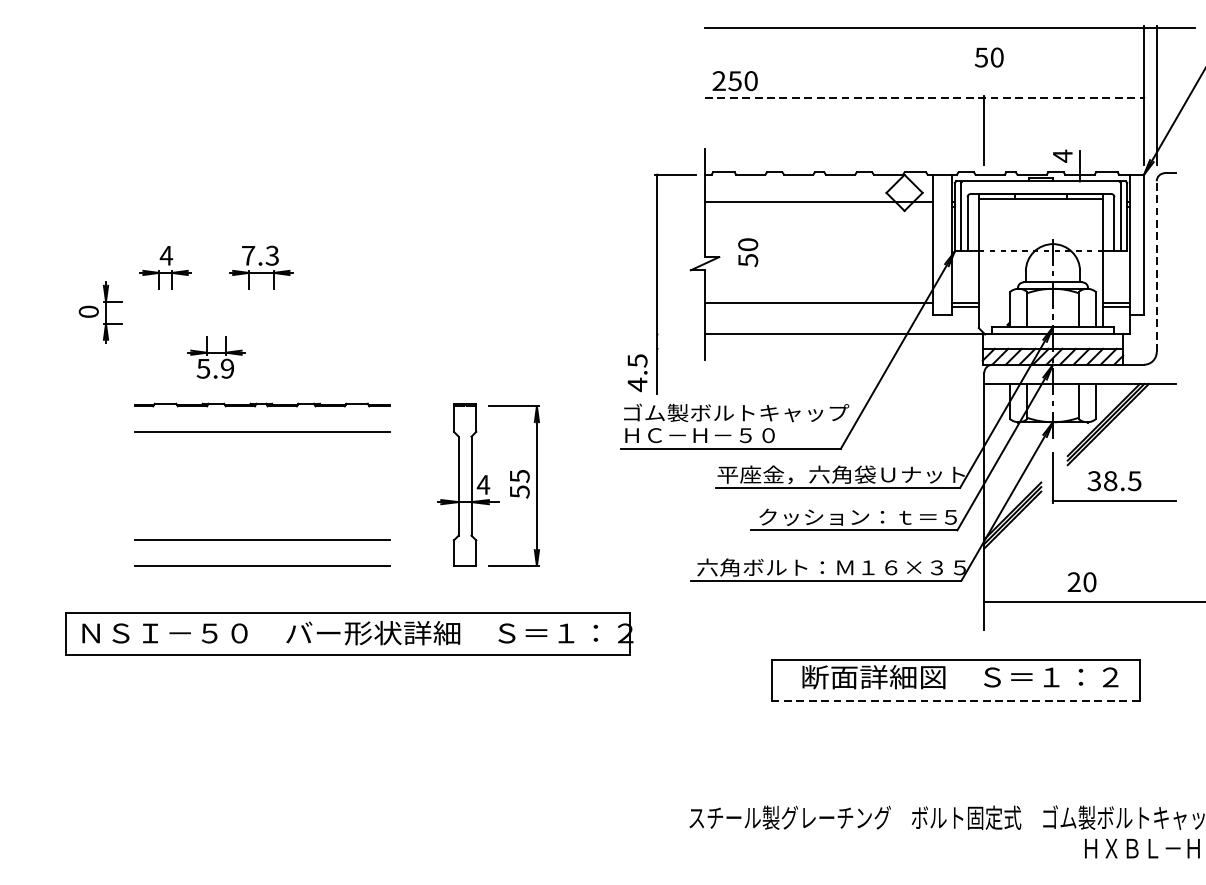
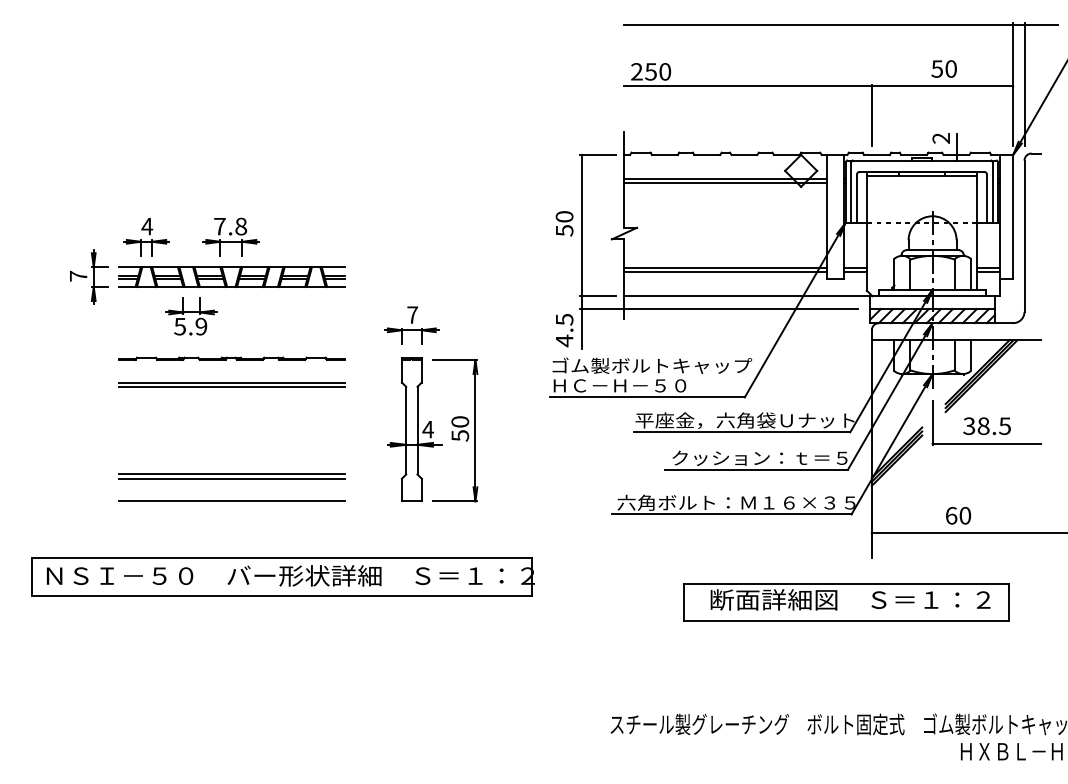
text: (988, 56) -> (943, 68), moved
line: (925, 97) -> (819, 86), dashed -> solid
text: (1061, 156) -> (940, 138), 4 -> 2
line: (819, 207) -> (725, 183), added
text: (748, 252) -> (564, 223), moved
text: (272, 255) -> (241, 226), 7.3 -> 7.8
line: (1156, 266) -> (1024, 236), dashed -> solid
line: (819, 307) -> (725, 272), added
text: (88, 310) -> (78, 275), 0 -> 7
part: (261, 312) -> (231, 276), added
line: (675, 334) -> (598, 296), added
line: (811, 349) -> (718, 309), added
part: (464, 367) -> (411, 325), added
line: (262, 436) -> (232, 386), added
text: (520, 475) -> (460, 421), 55 -> 50
line: (262, 535) -> (232, 474), added
text: (1074, 581) -> (951, 515), 20 -> 60
part: (348, 633) -> (282, 576), moved
line: (955, 701) -> (846, 621), dashed -> solid

